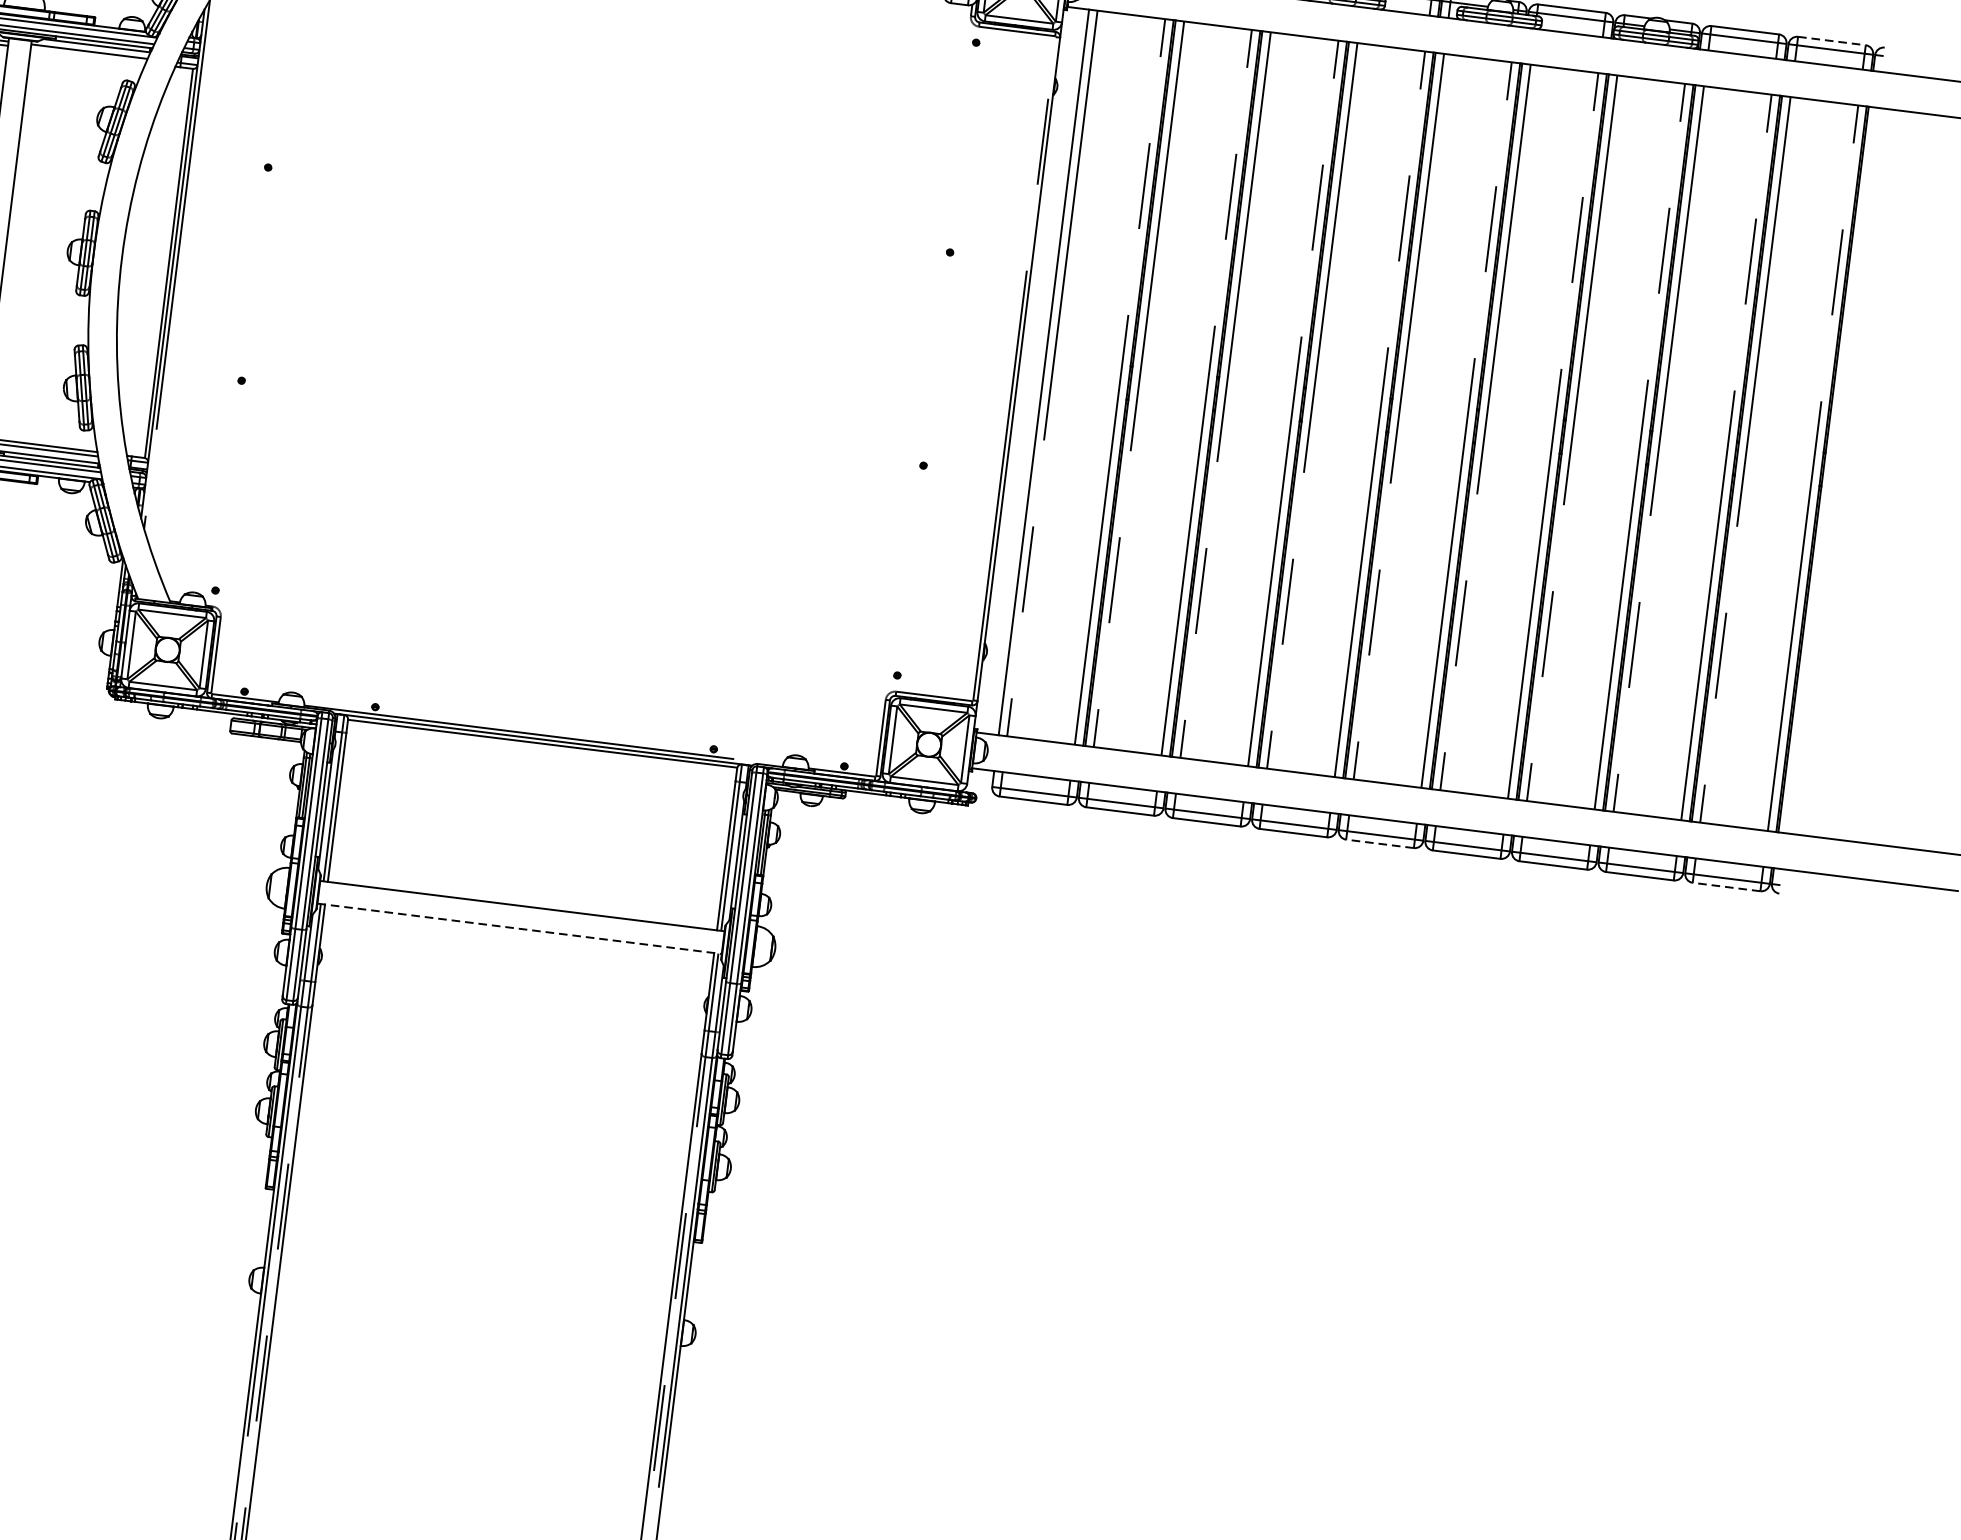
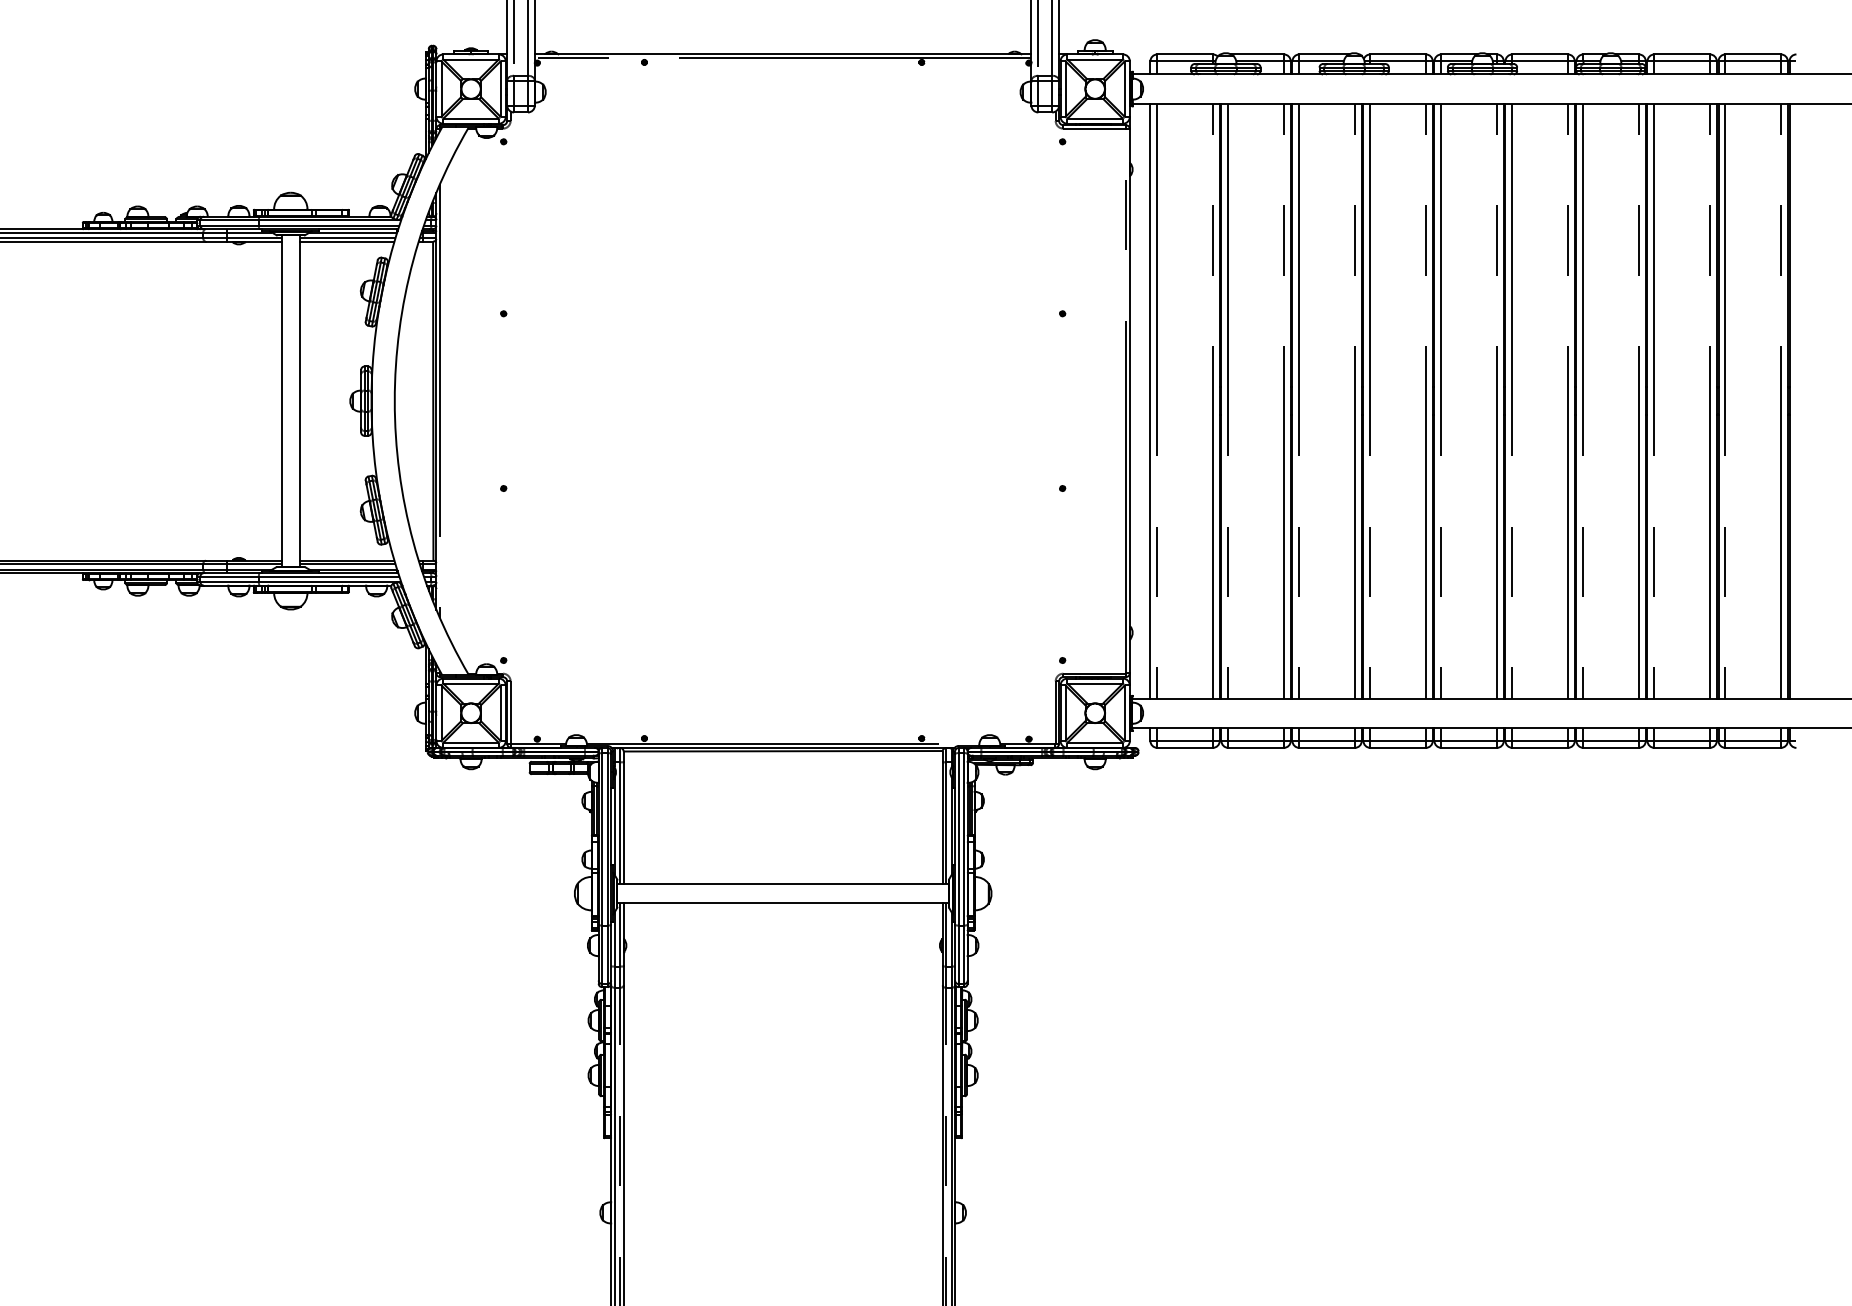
line: (1832, 41) -> (1753, 54), dashed -> solid
line: (88, 55) -> (347, 241), added
line: (1380, 843) -> (1469, 747), dashed -> solid
line: (1727, 886) -> (1753, 747), dashed -> solid
line: (520, 928) -> (783, 902), dashed -> solid

